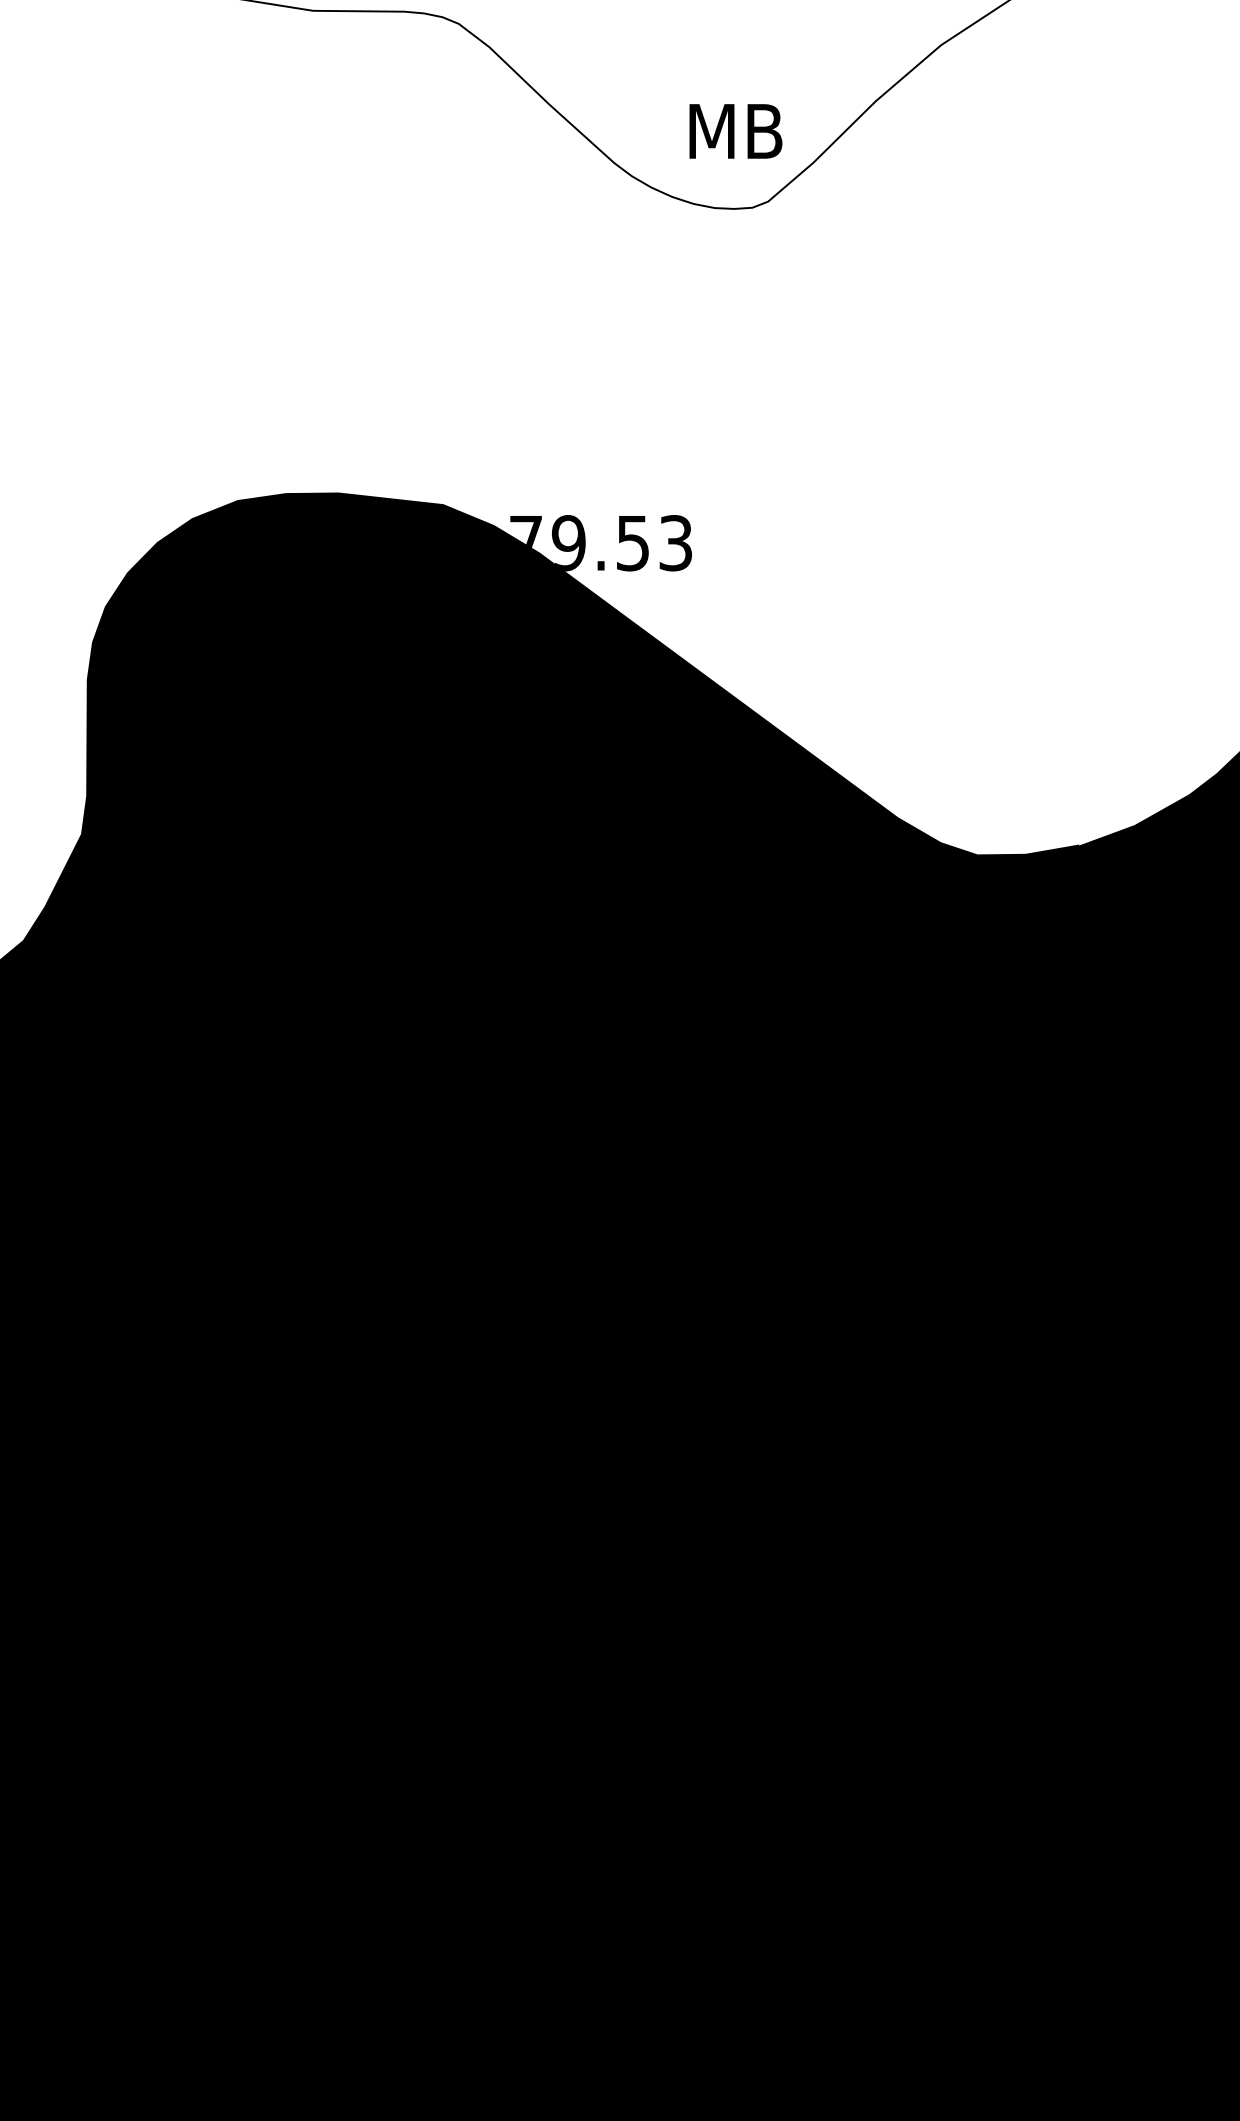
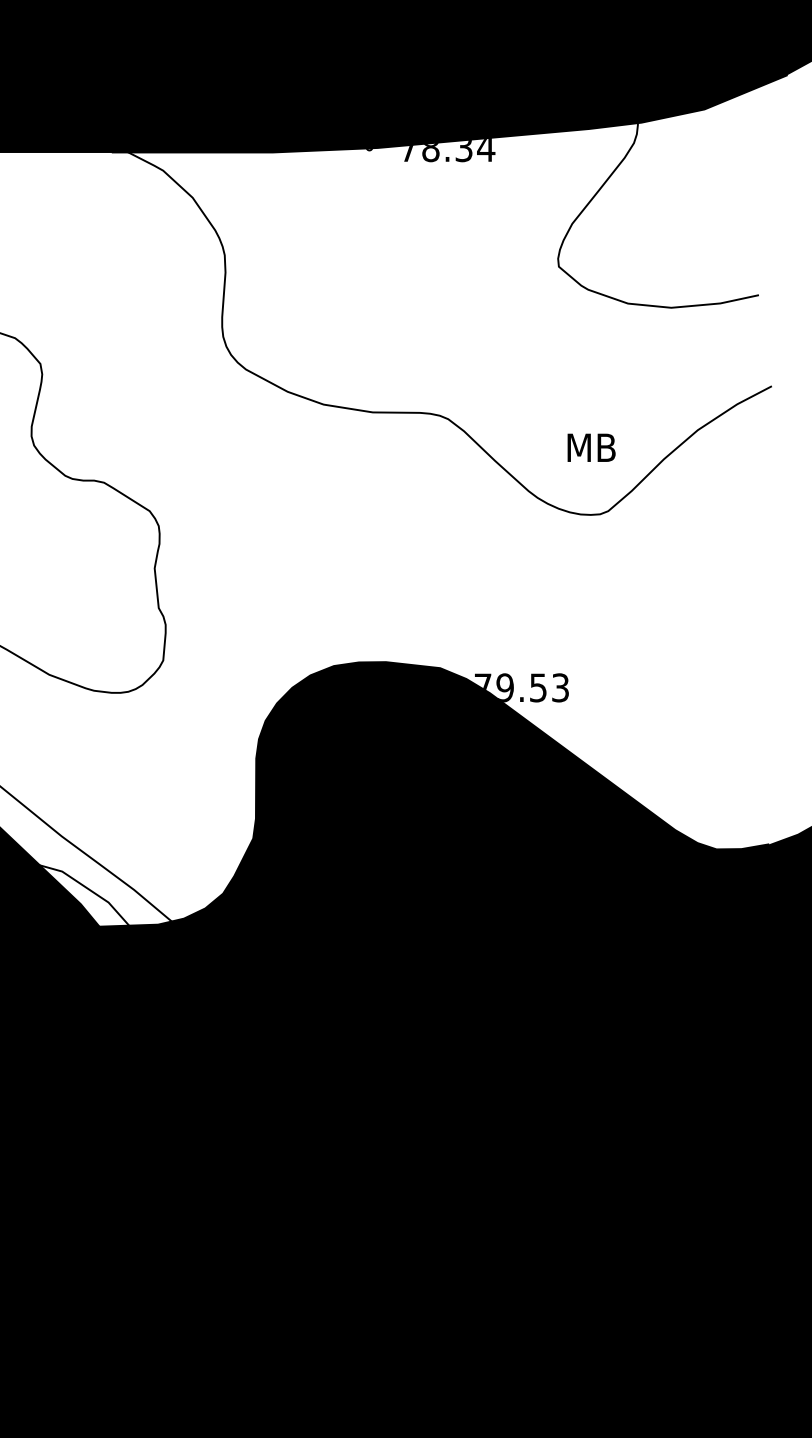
text: (735, 130) -> (591, 447), moved

